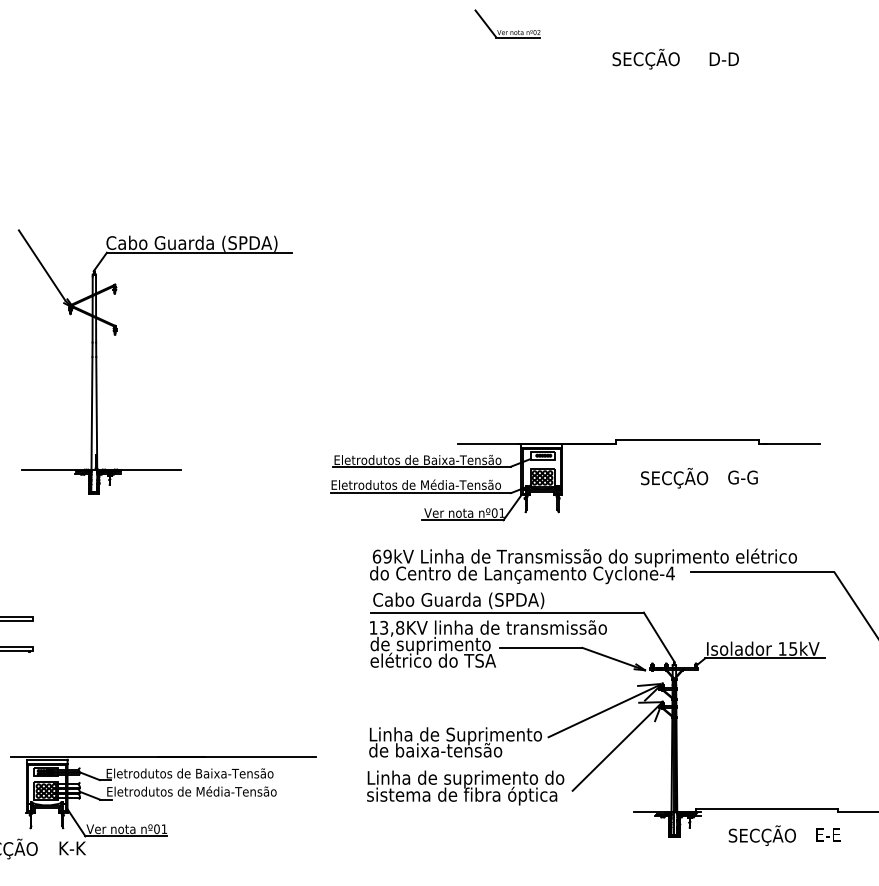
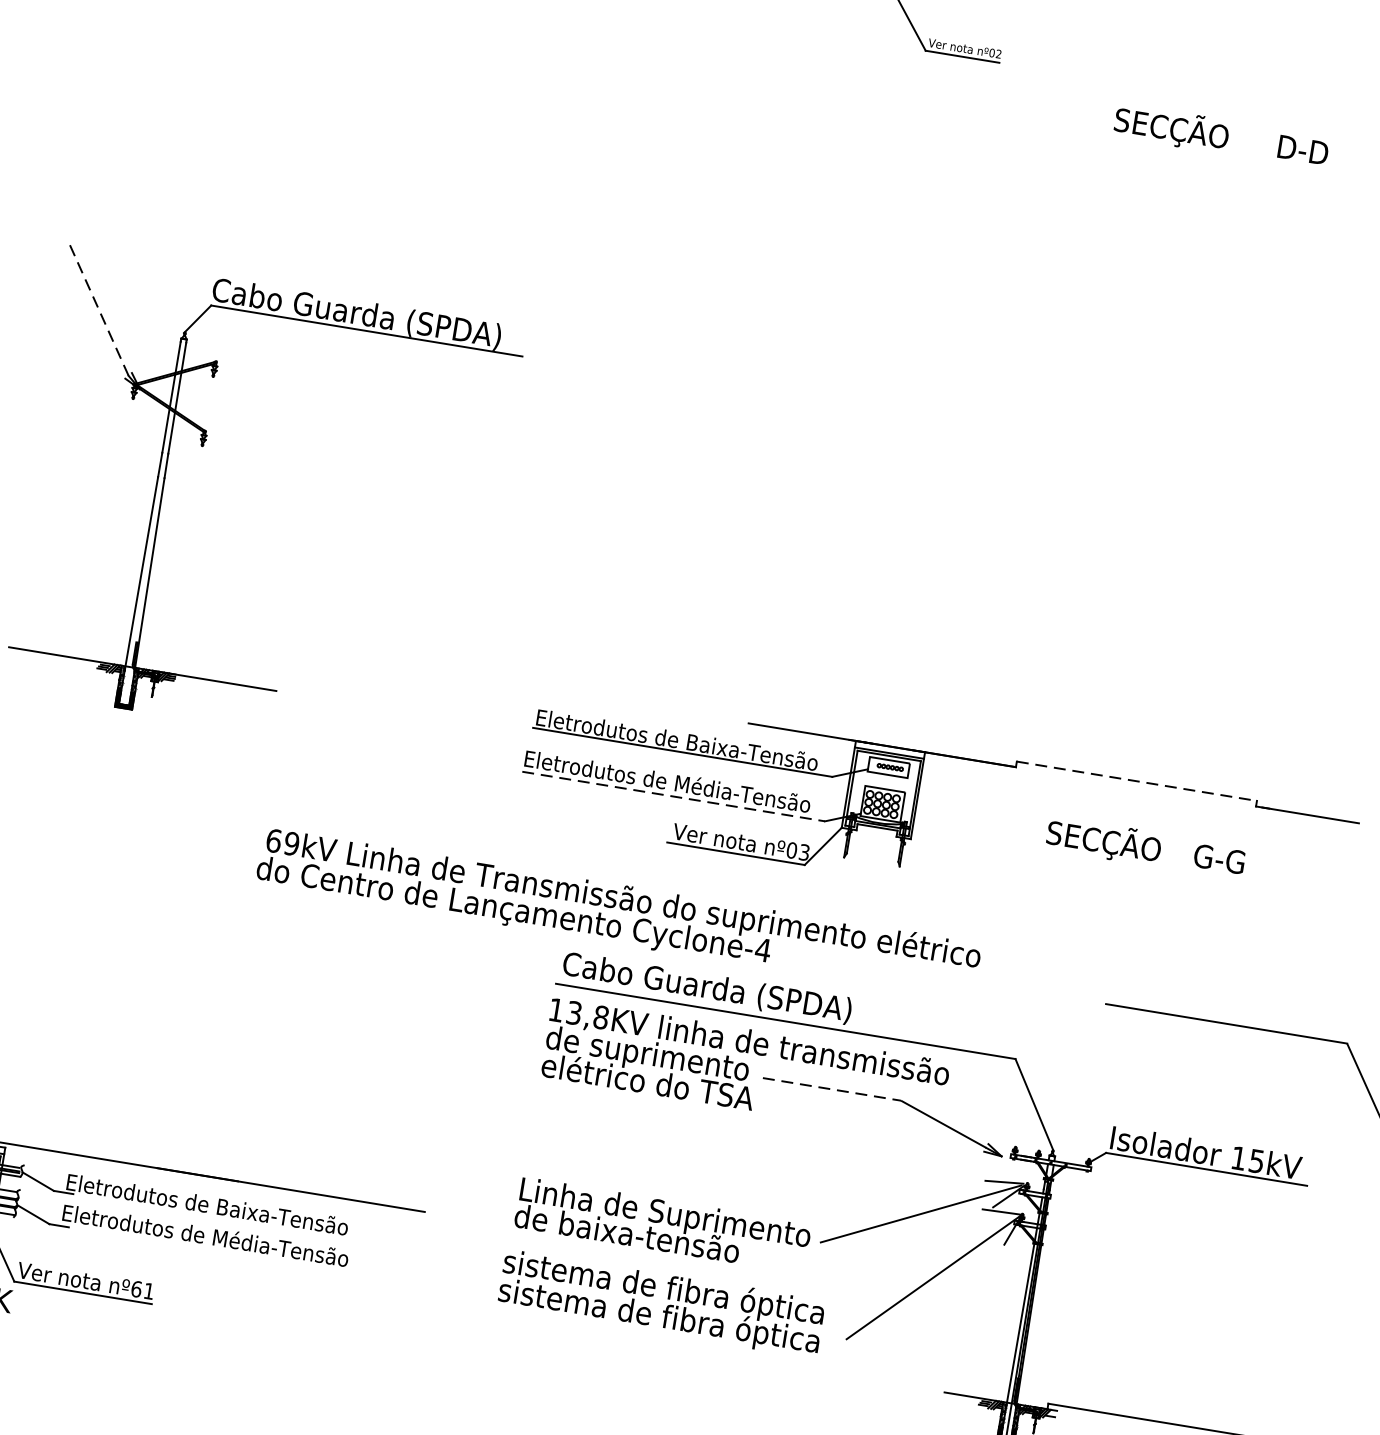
line: (42, 265) -> (99, 309), solid -> dashed
line: (688, 440) -> (1137, 781), solid -> dashed
line: (421, 493) -> (674, 797), solid -> dashed
text: (501, 512) -> (803, 851), nº01 -> nº03
text: (583, 566) -> (618, 914), moved
line: (541, 647) -> (833, 1089), solid -> dashed
text: (465, 778) -> (669, 1288), Linha de suprimento do -> sistema de fibra óptica
text: (156, 828) -> (135, 1287), nº01 -> nº61

